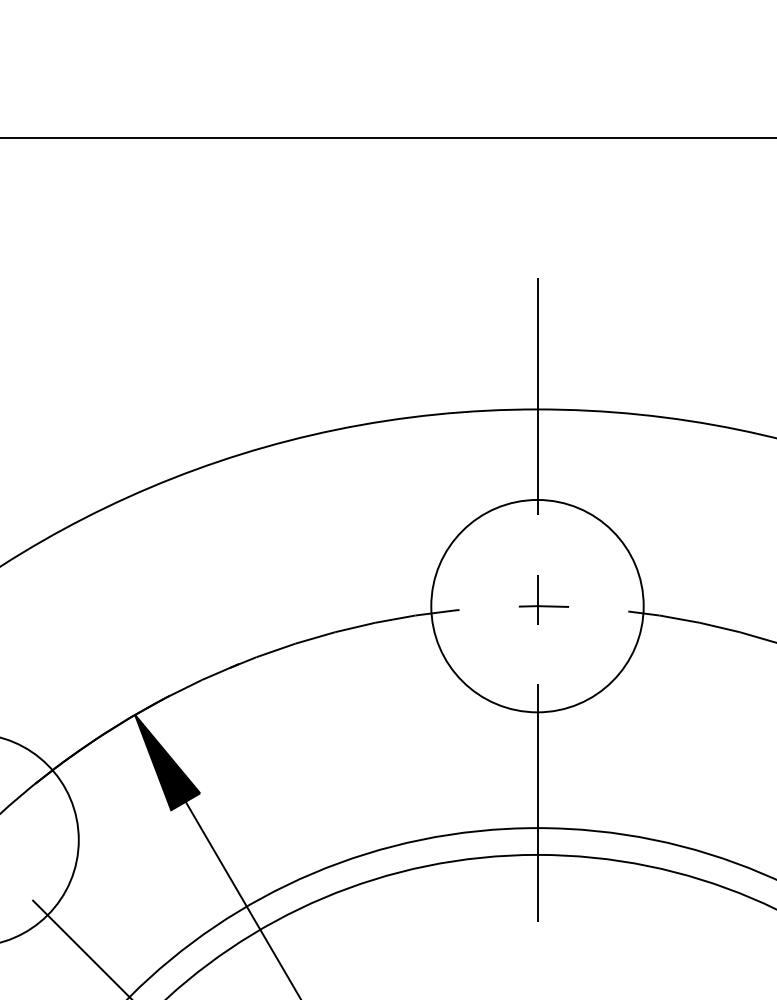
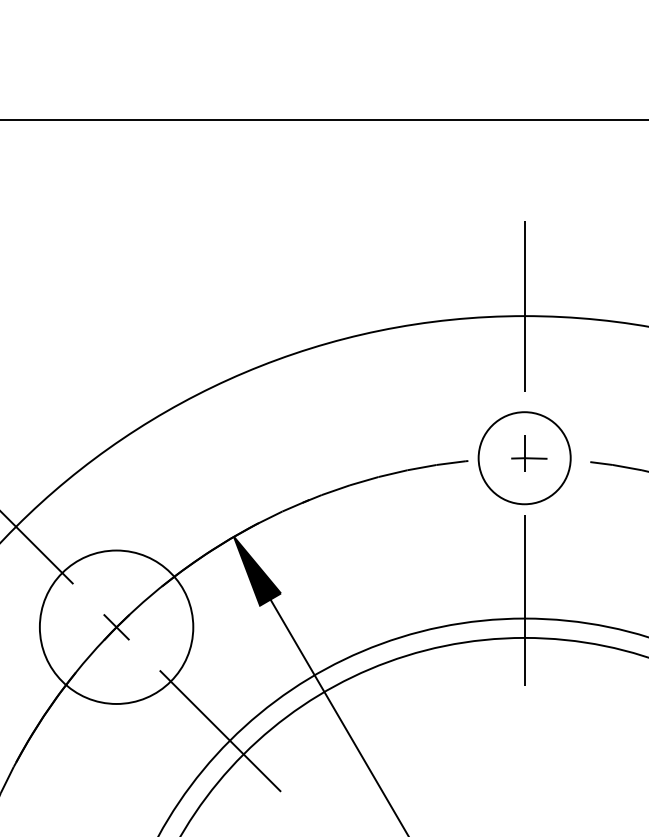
circle: (537, 605) -> (524, 457), size x0.6

